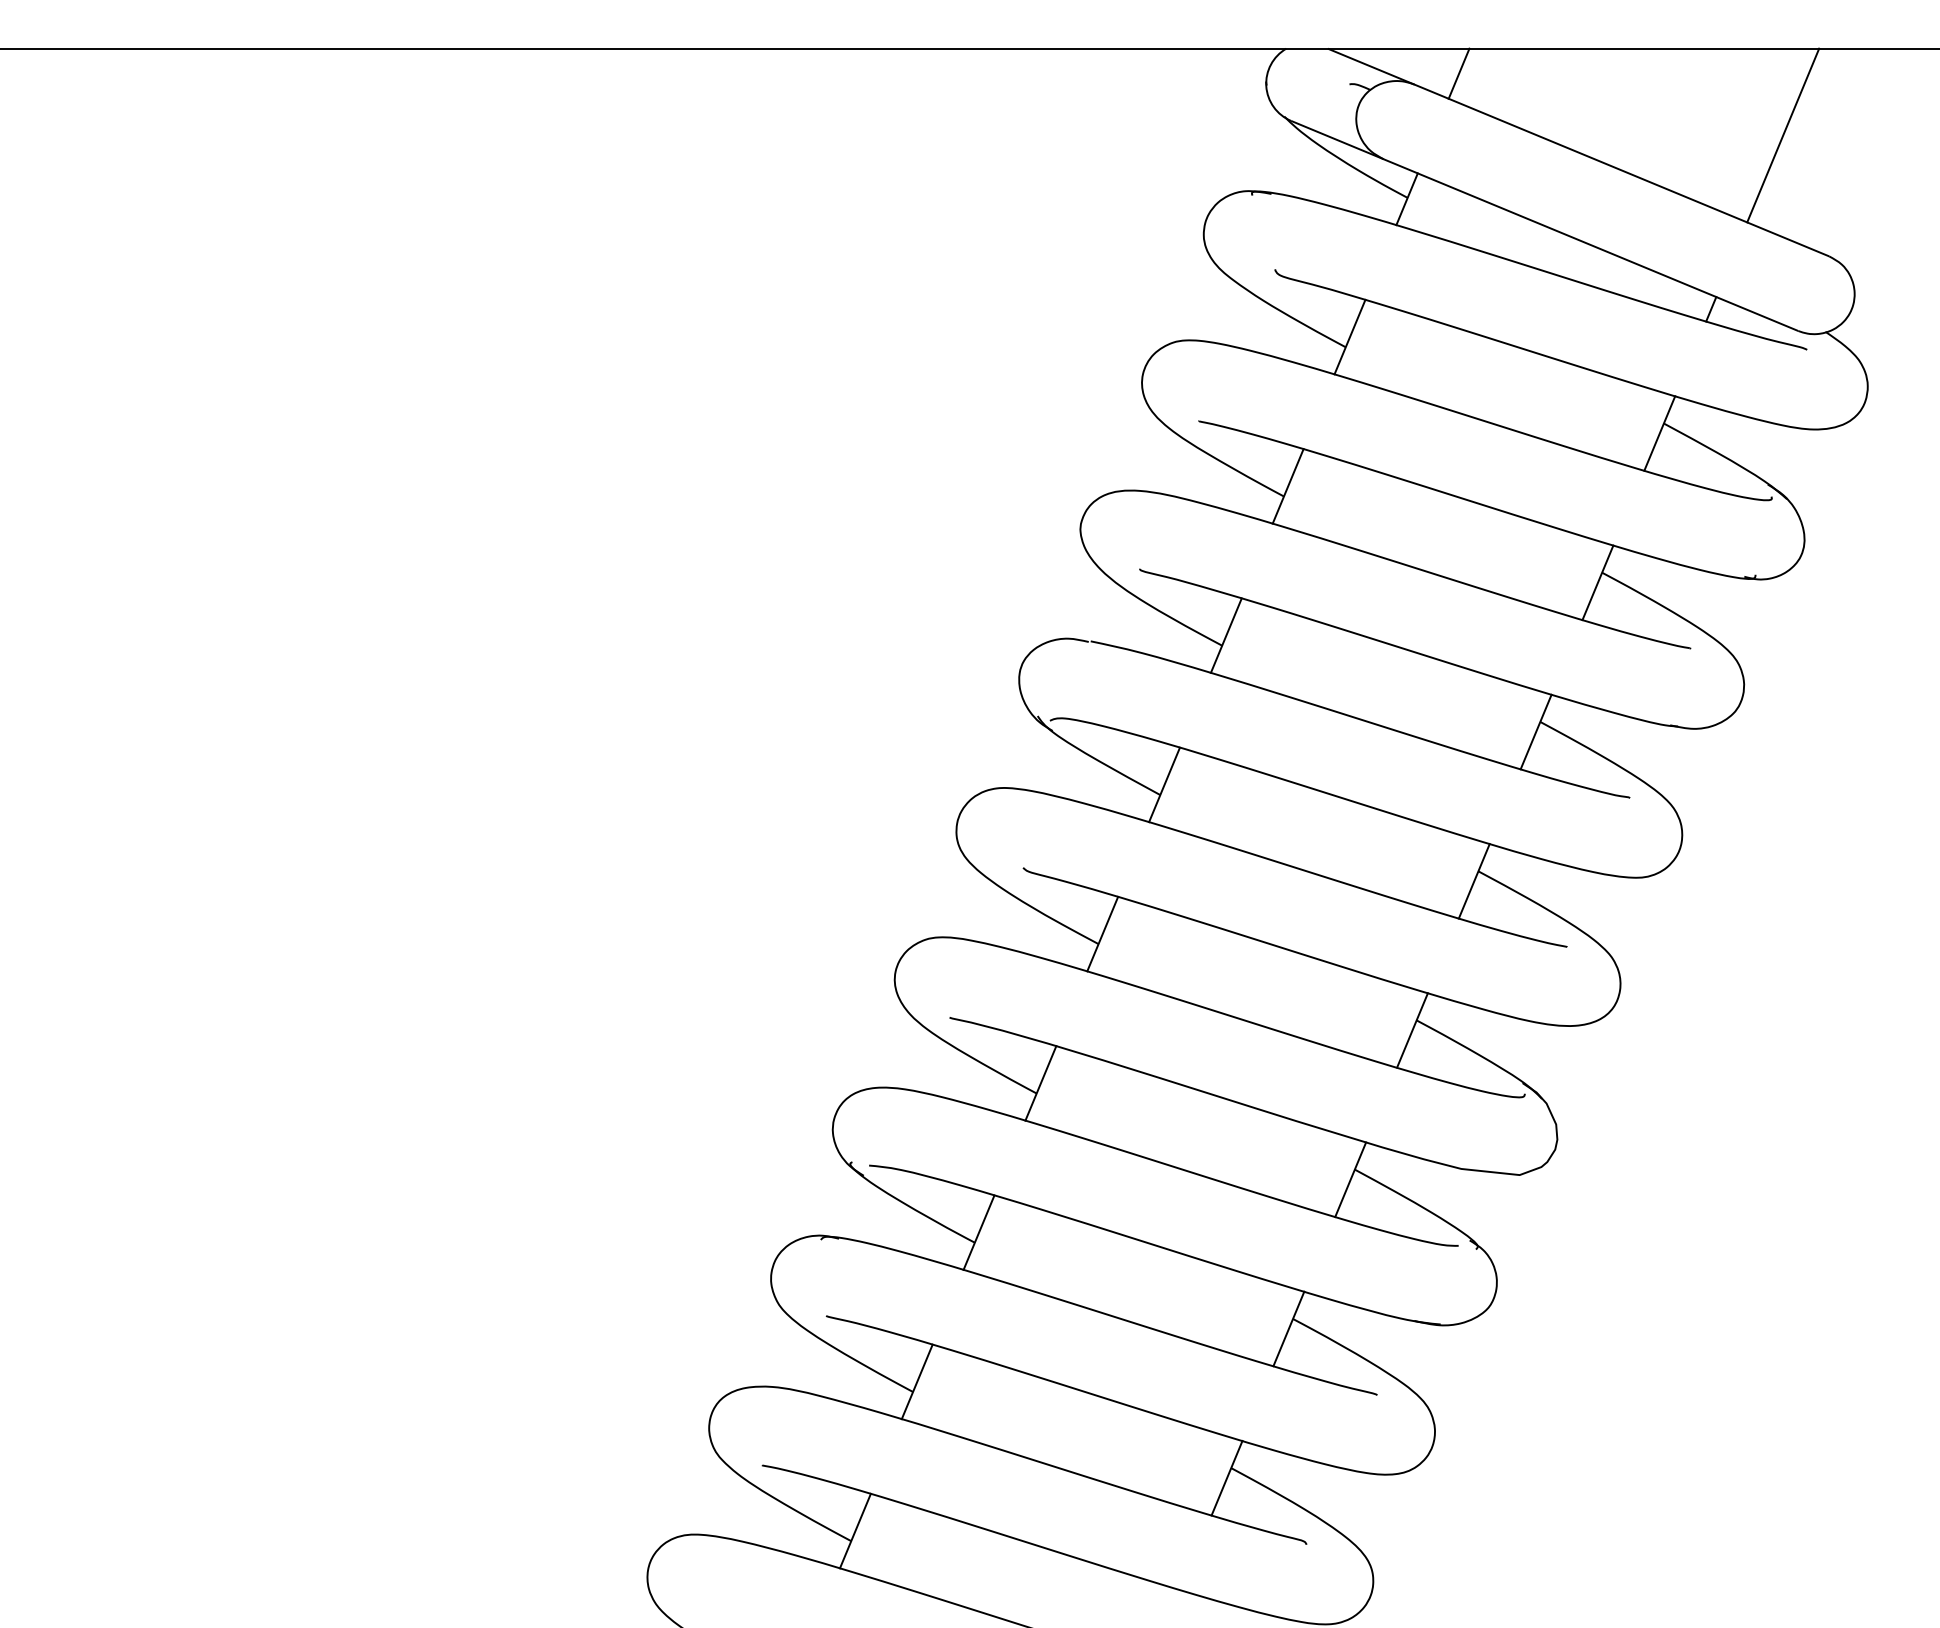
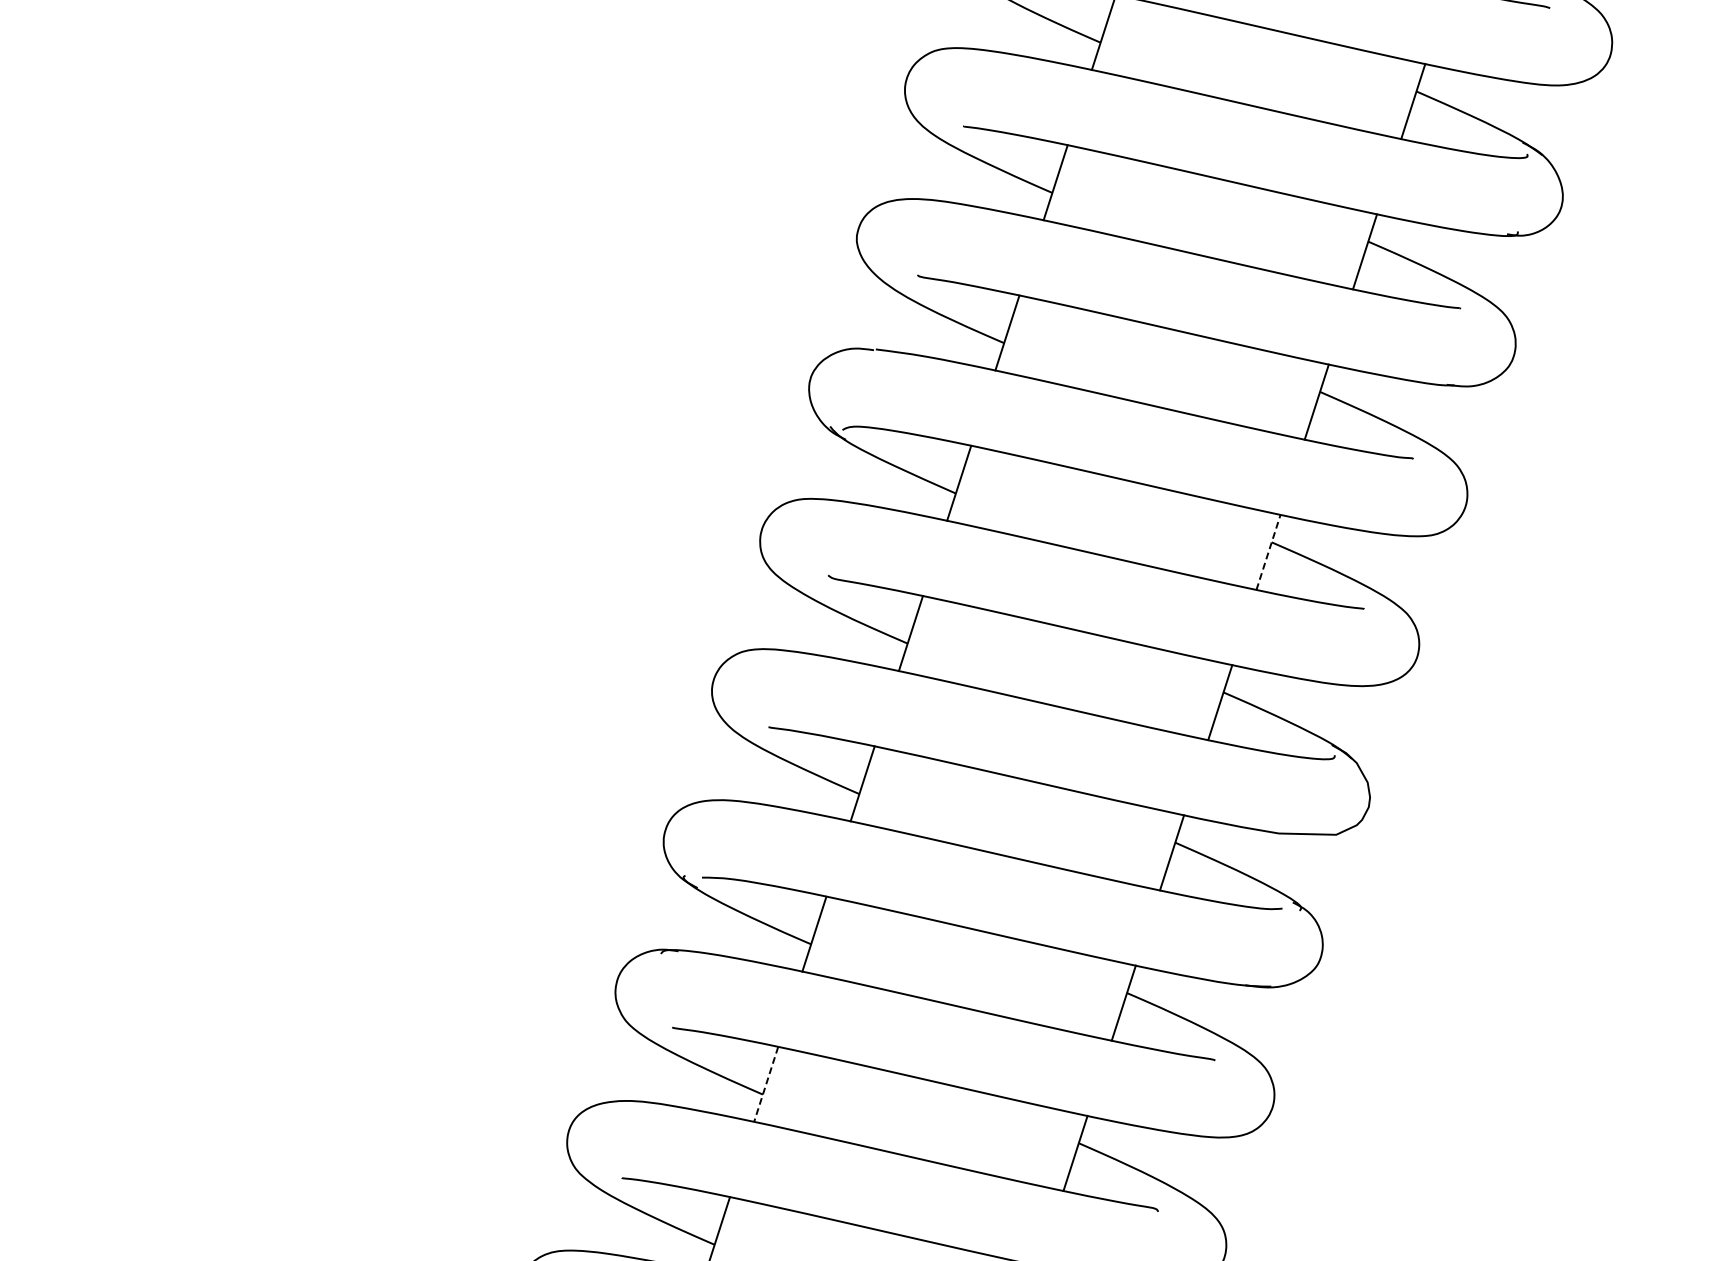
line: (1474, 880) -> (1268, 551), solid -> dashed
line: (917, 1382) -> (766, 1084), solid -> dashed

